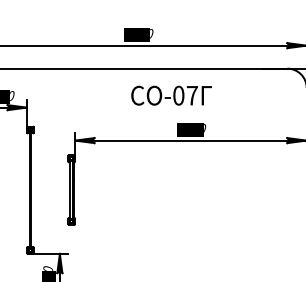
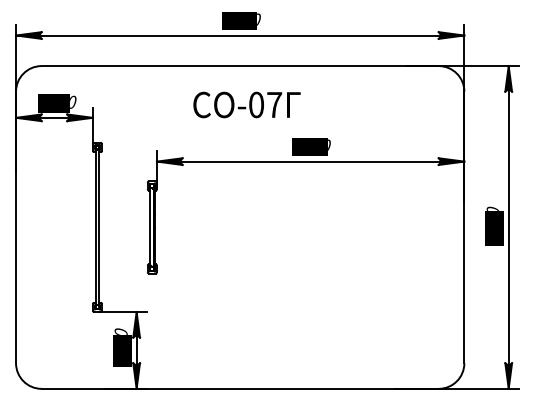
text: (171, 95) -> (246, 104), moved

